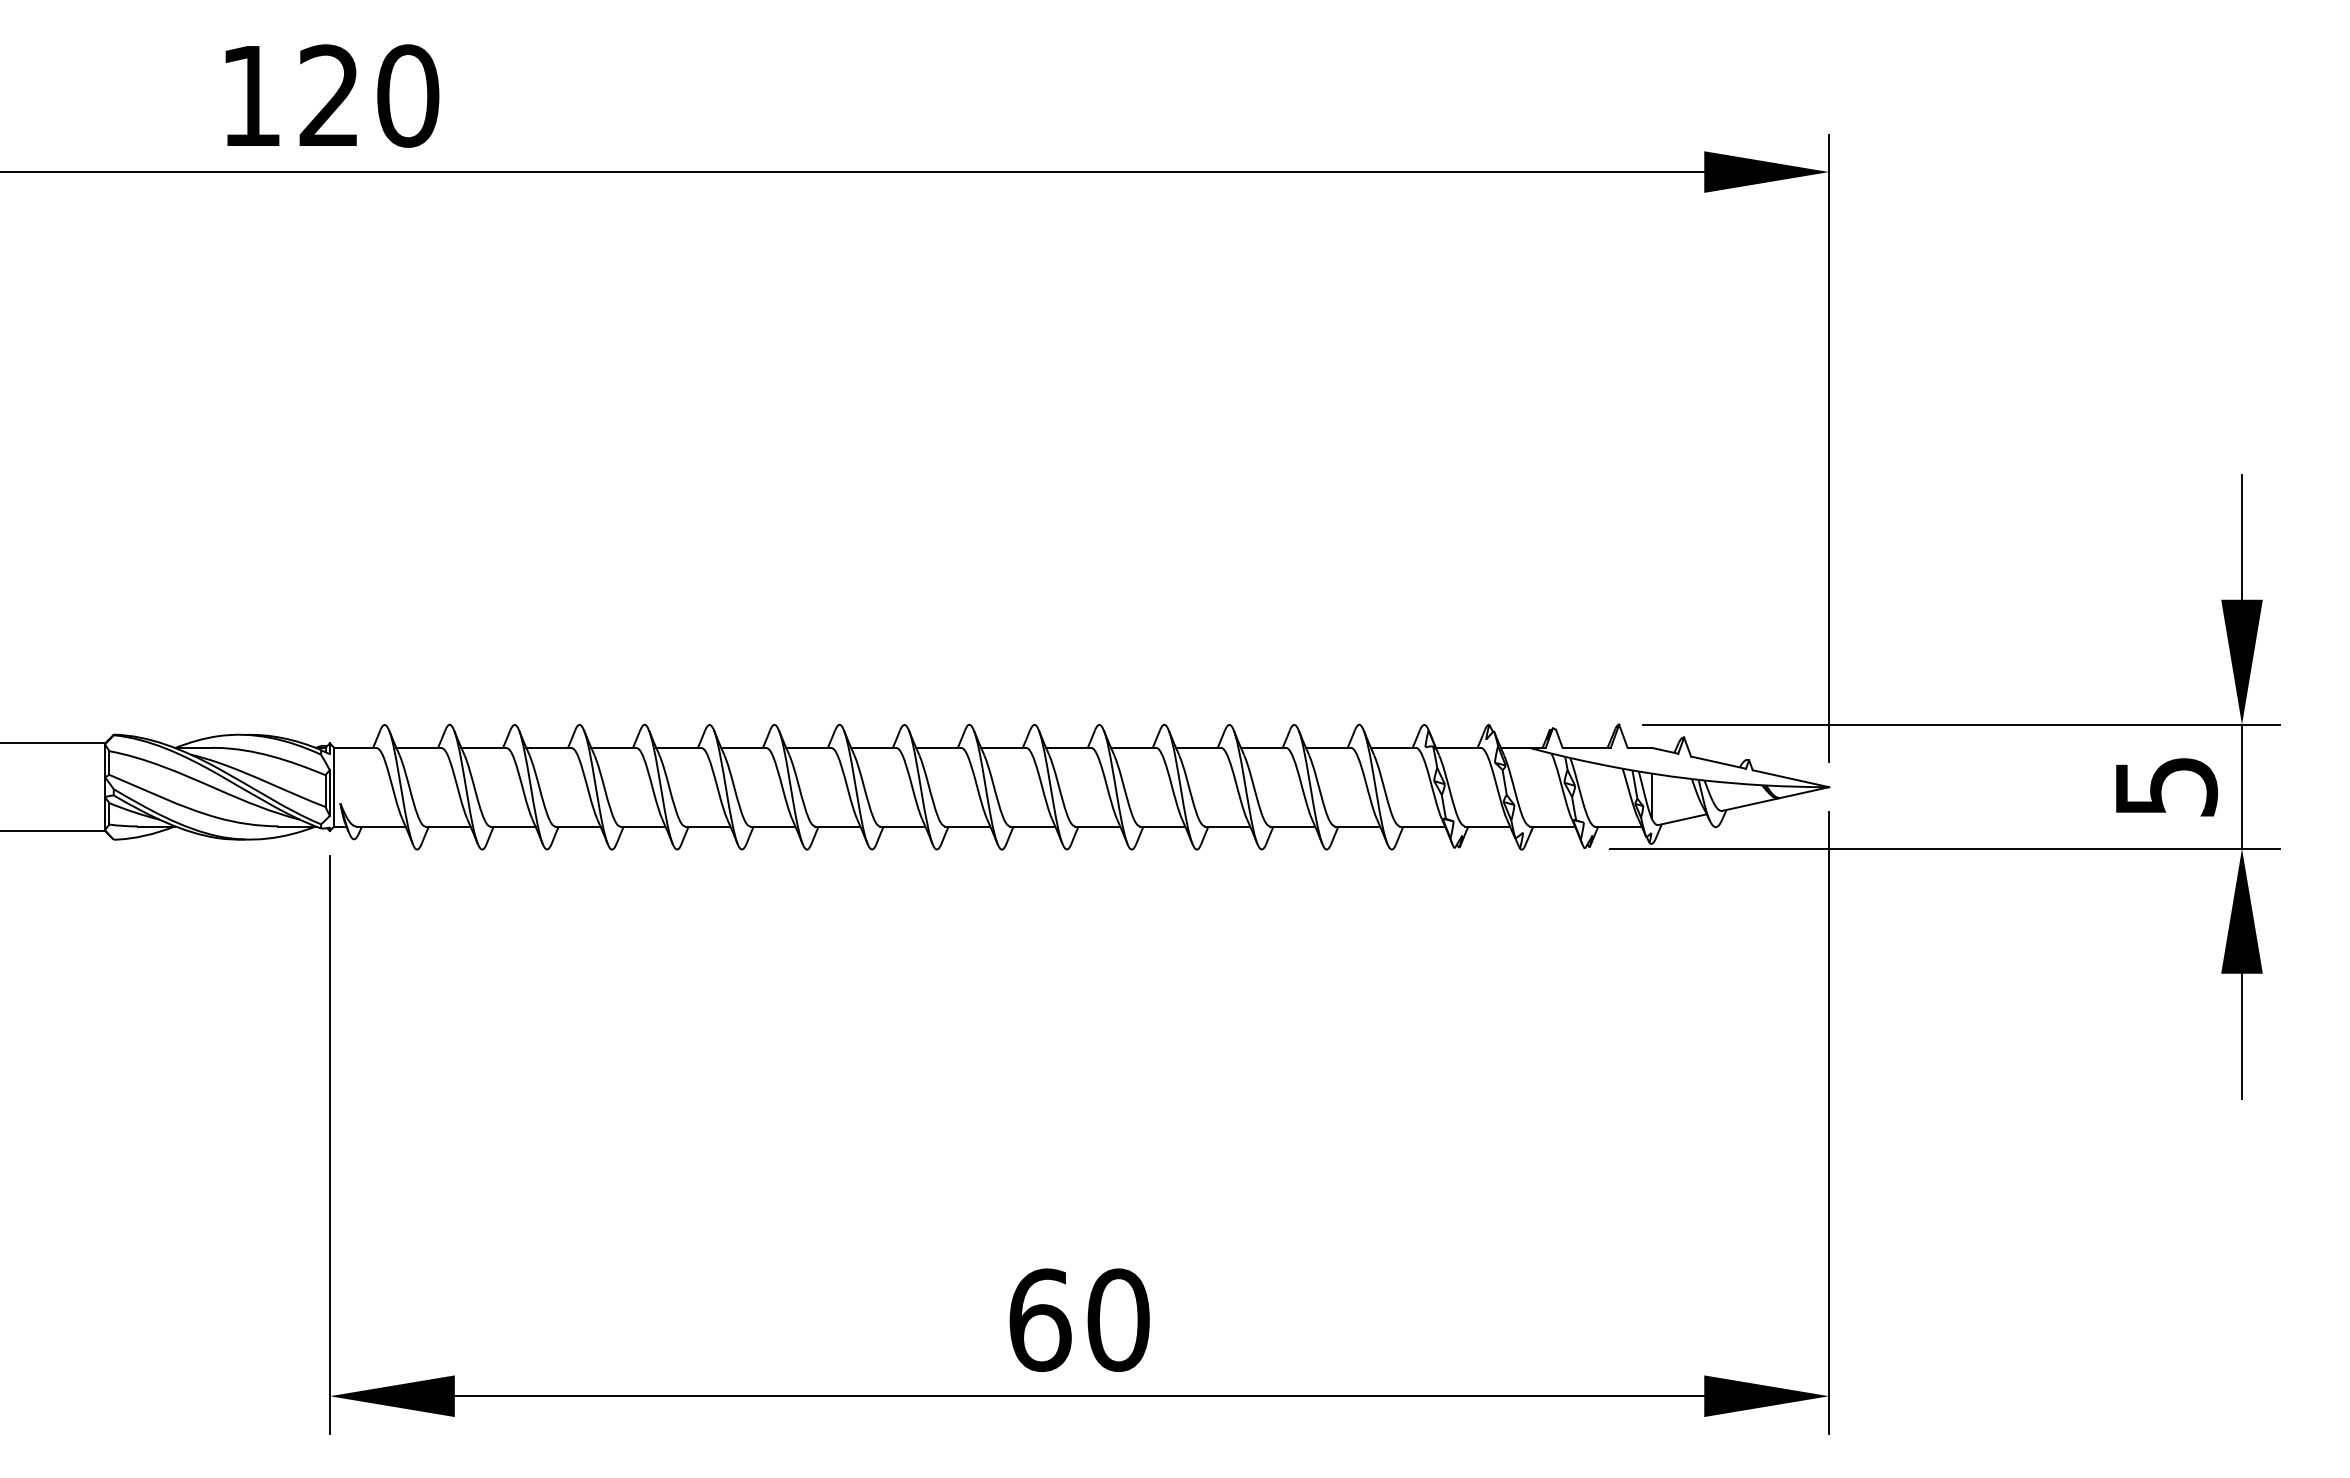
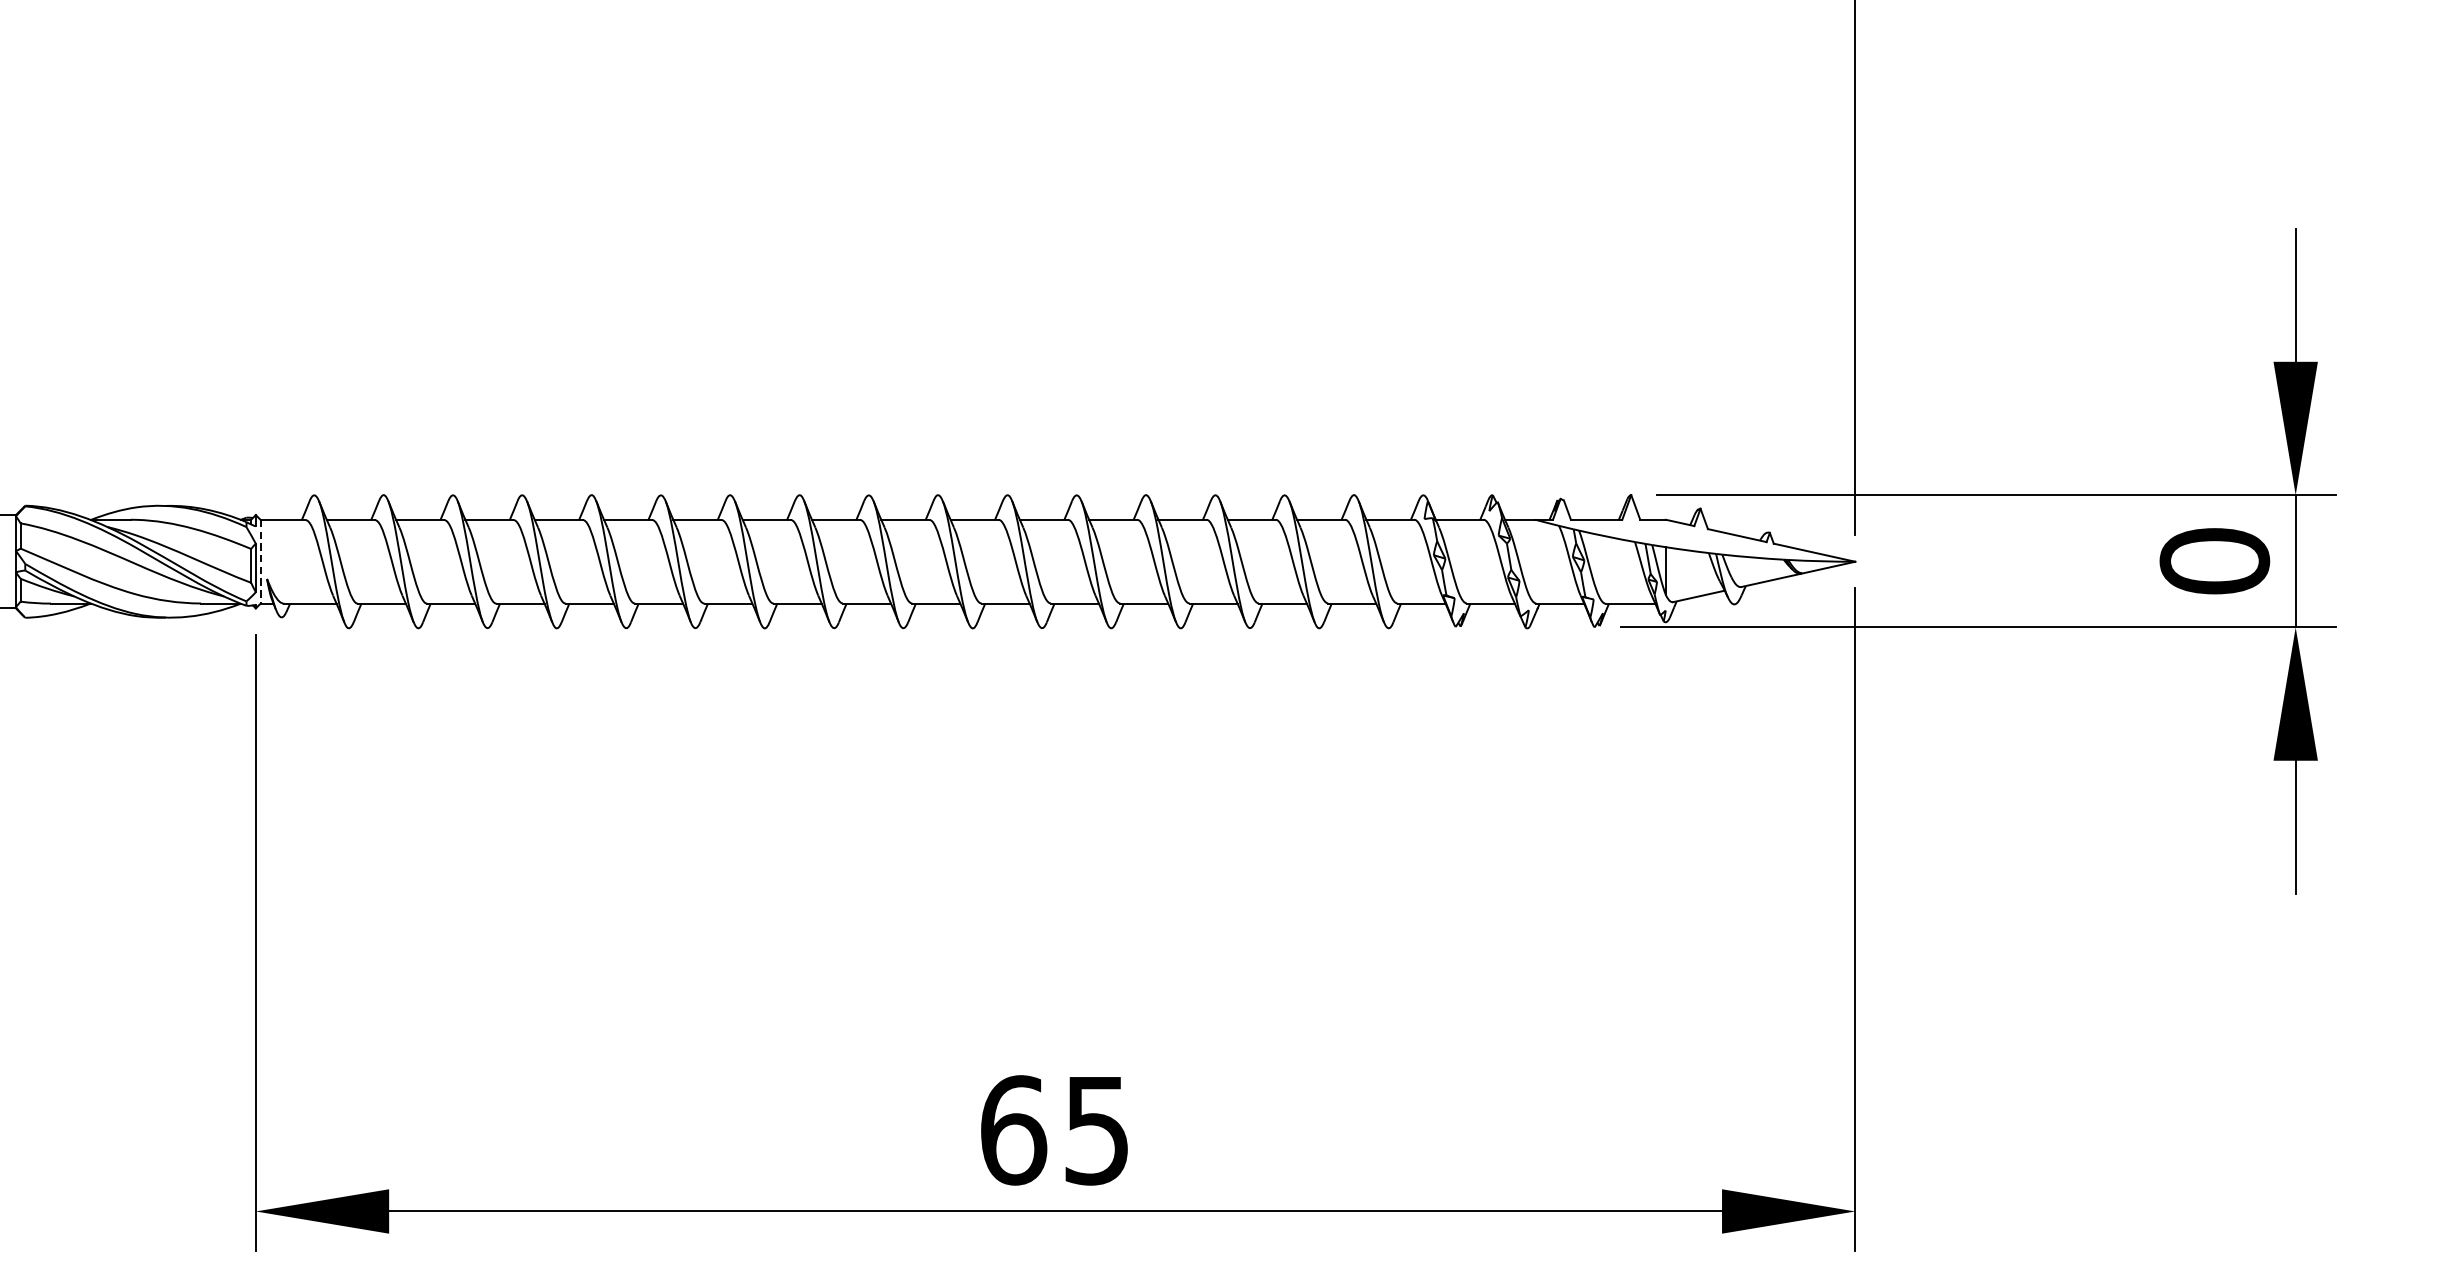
text: (2166, 786) -> (2215, 561), 5 -> 0
line: (334, 787) -> (260, 562), solid -> dashed
text: (1118, 1320) -> (1097, 1130), 60 -> 65

